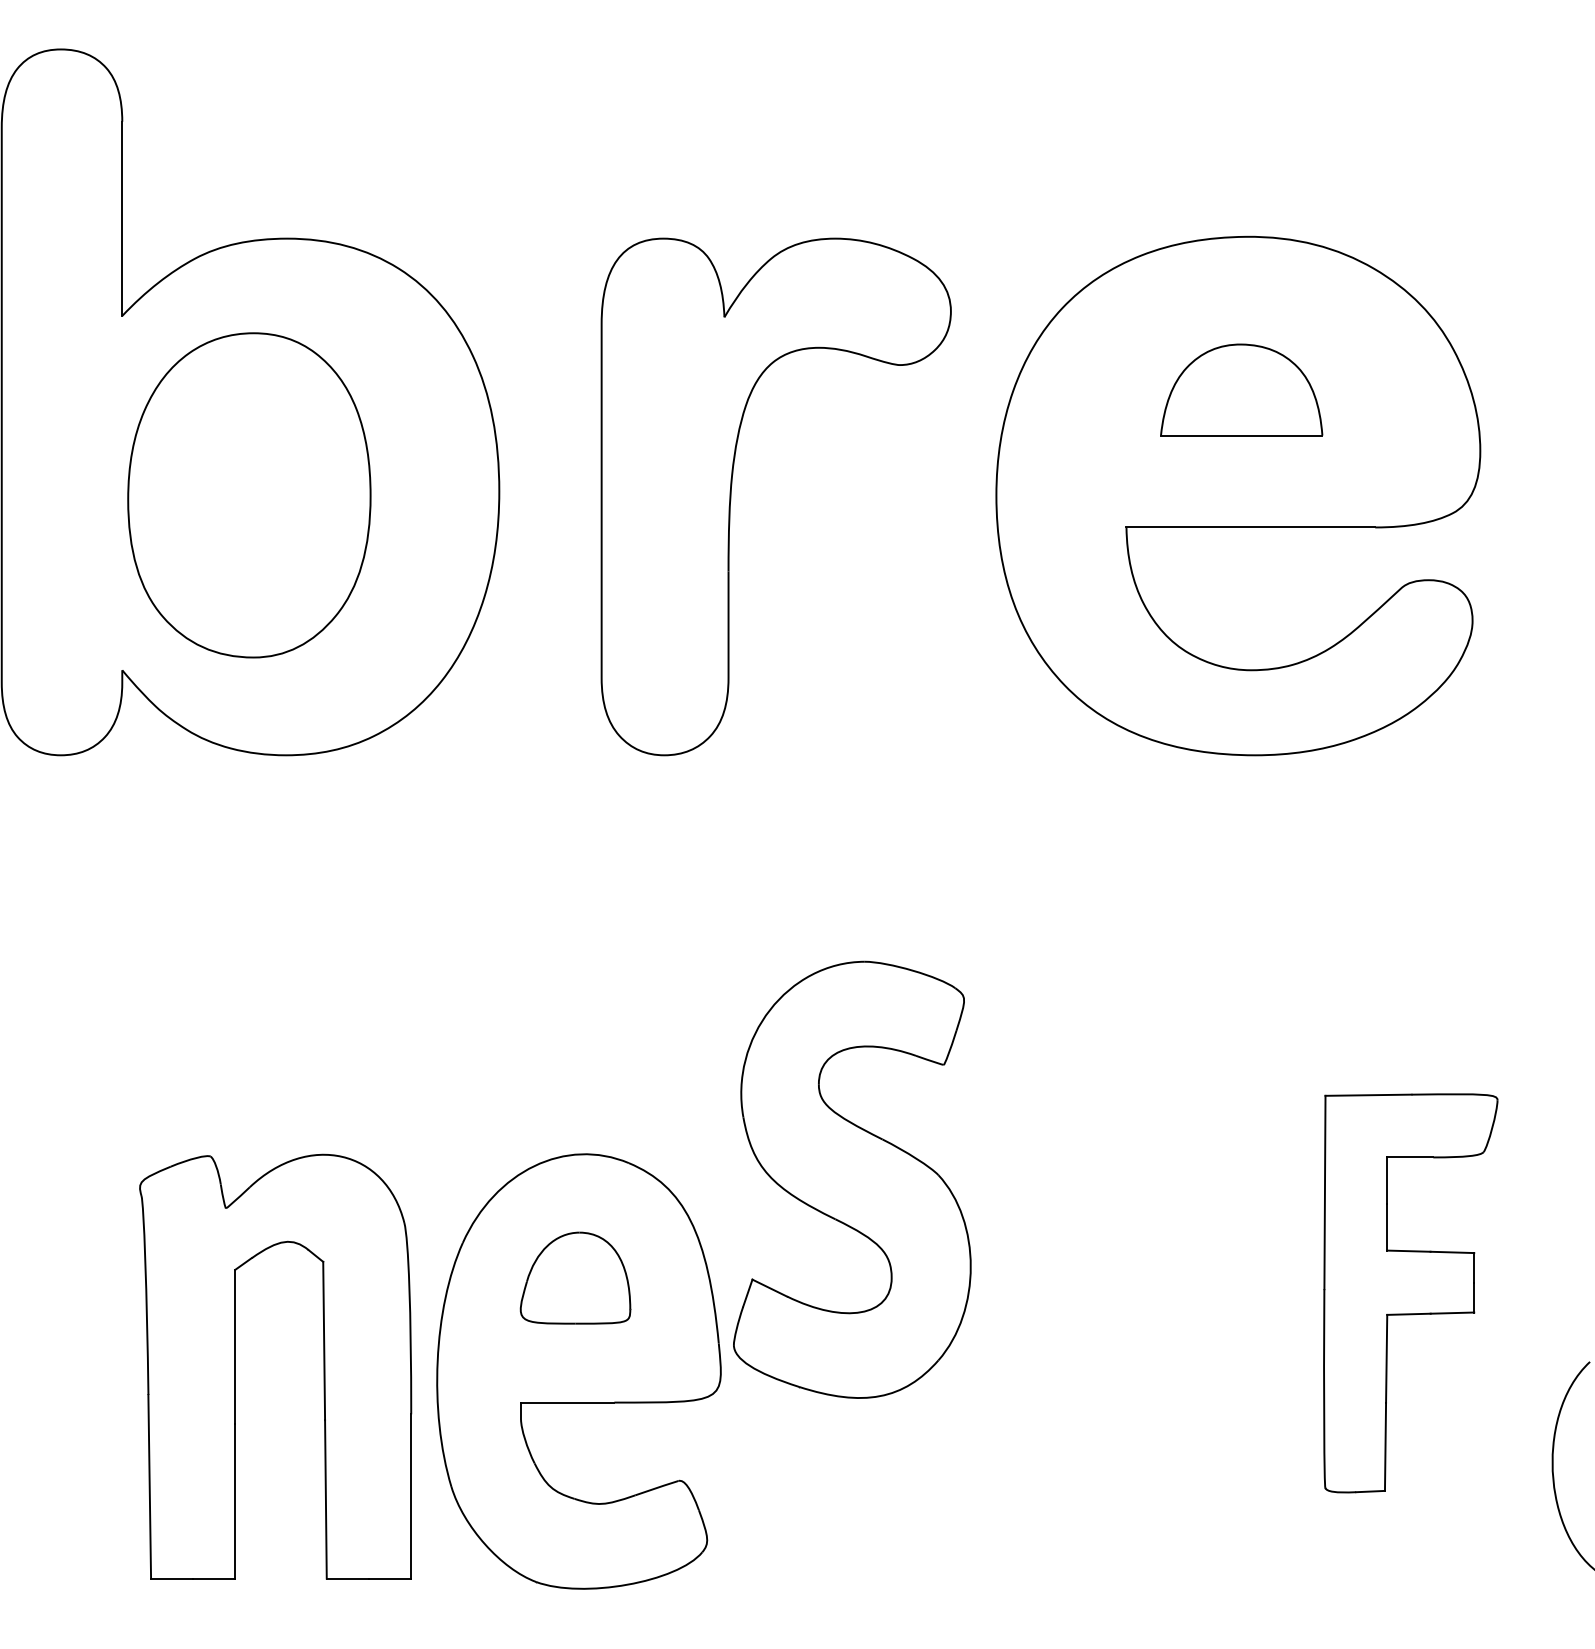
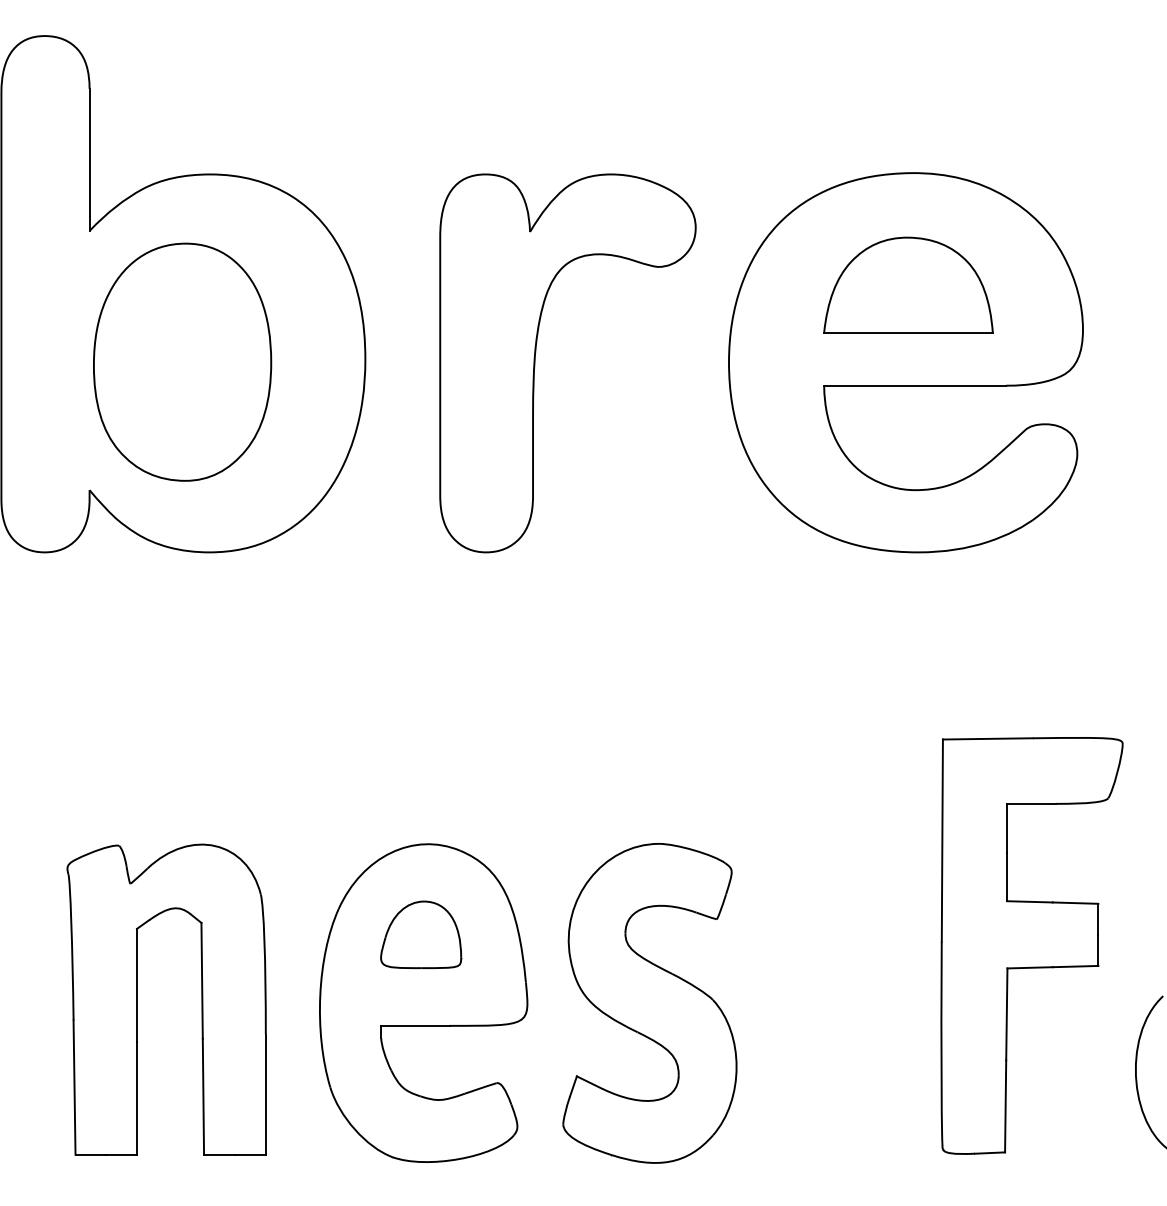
part: (1241, 389) -> (908, 284), size x1.43
part: (852, 1179) -> (650, 1003), moved
part: (1410, 1293) -> (1031, 946), size x1.43
part: (235, 1366) -> (137, 999), moved

